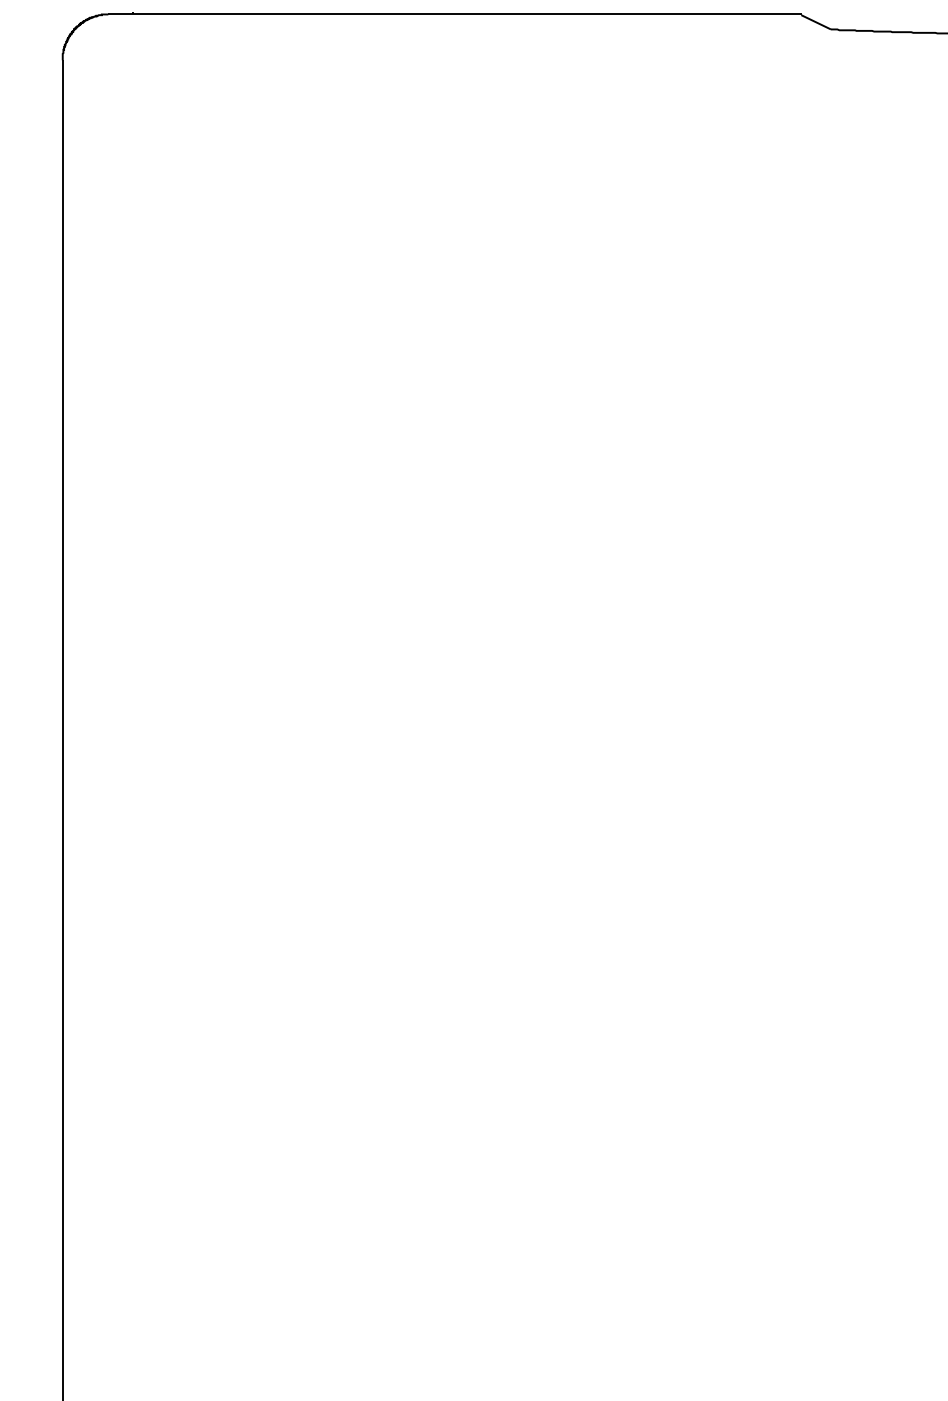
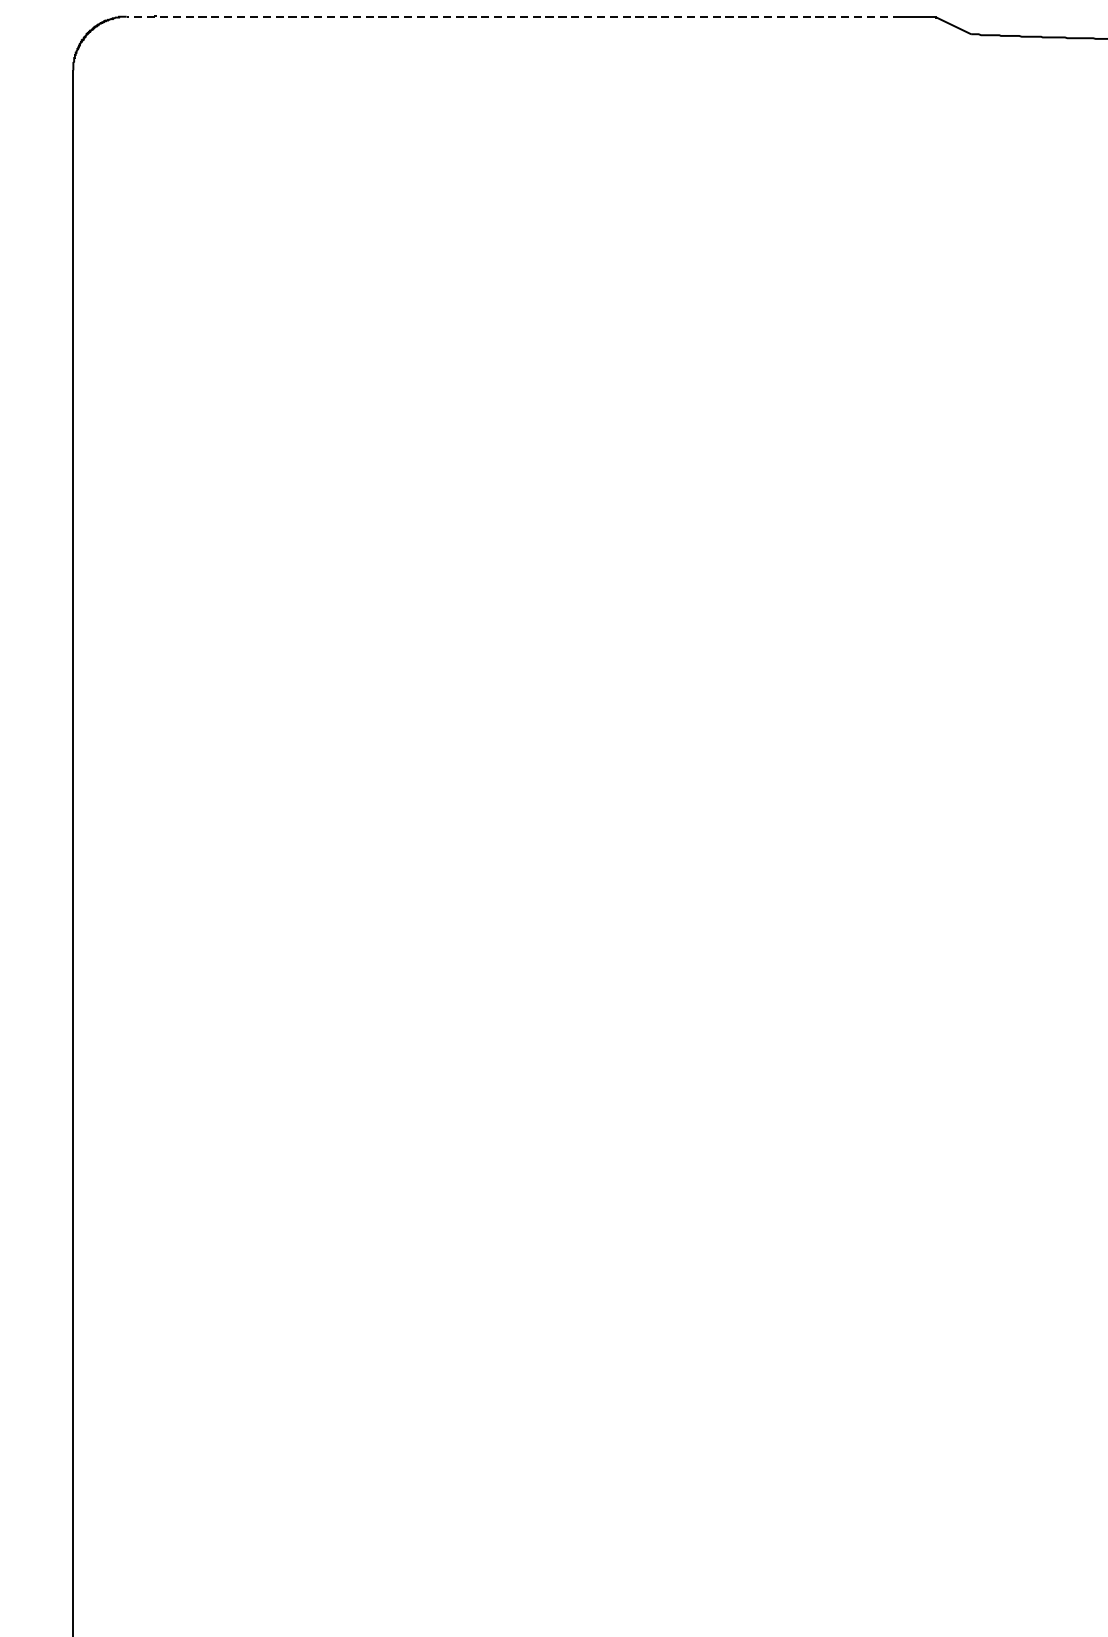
line: (439, 14) -> (513, 16), solid -> dashed

